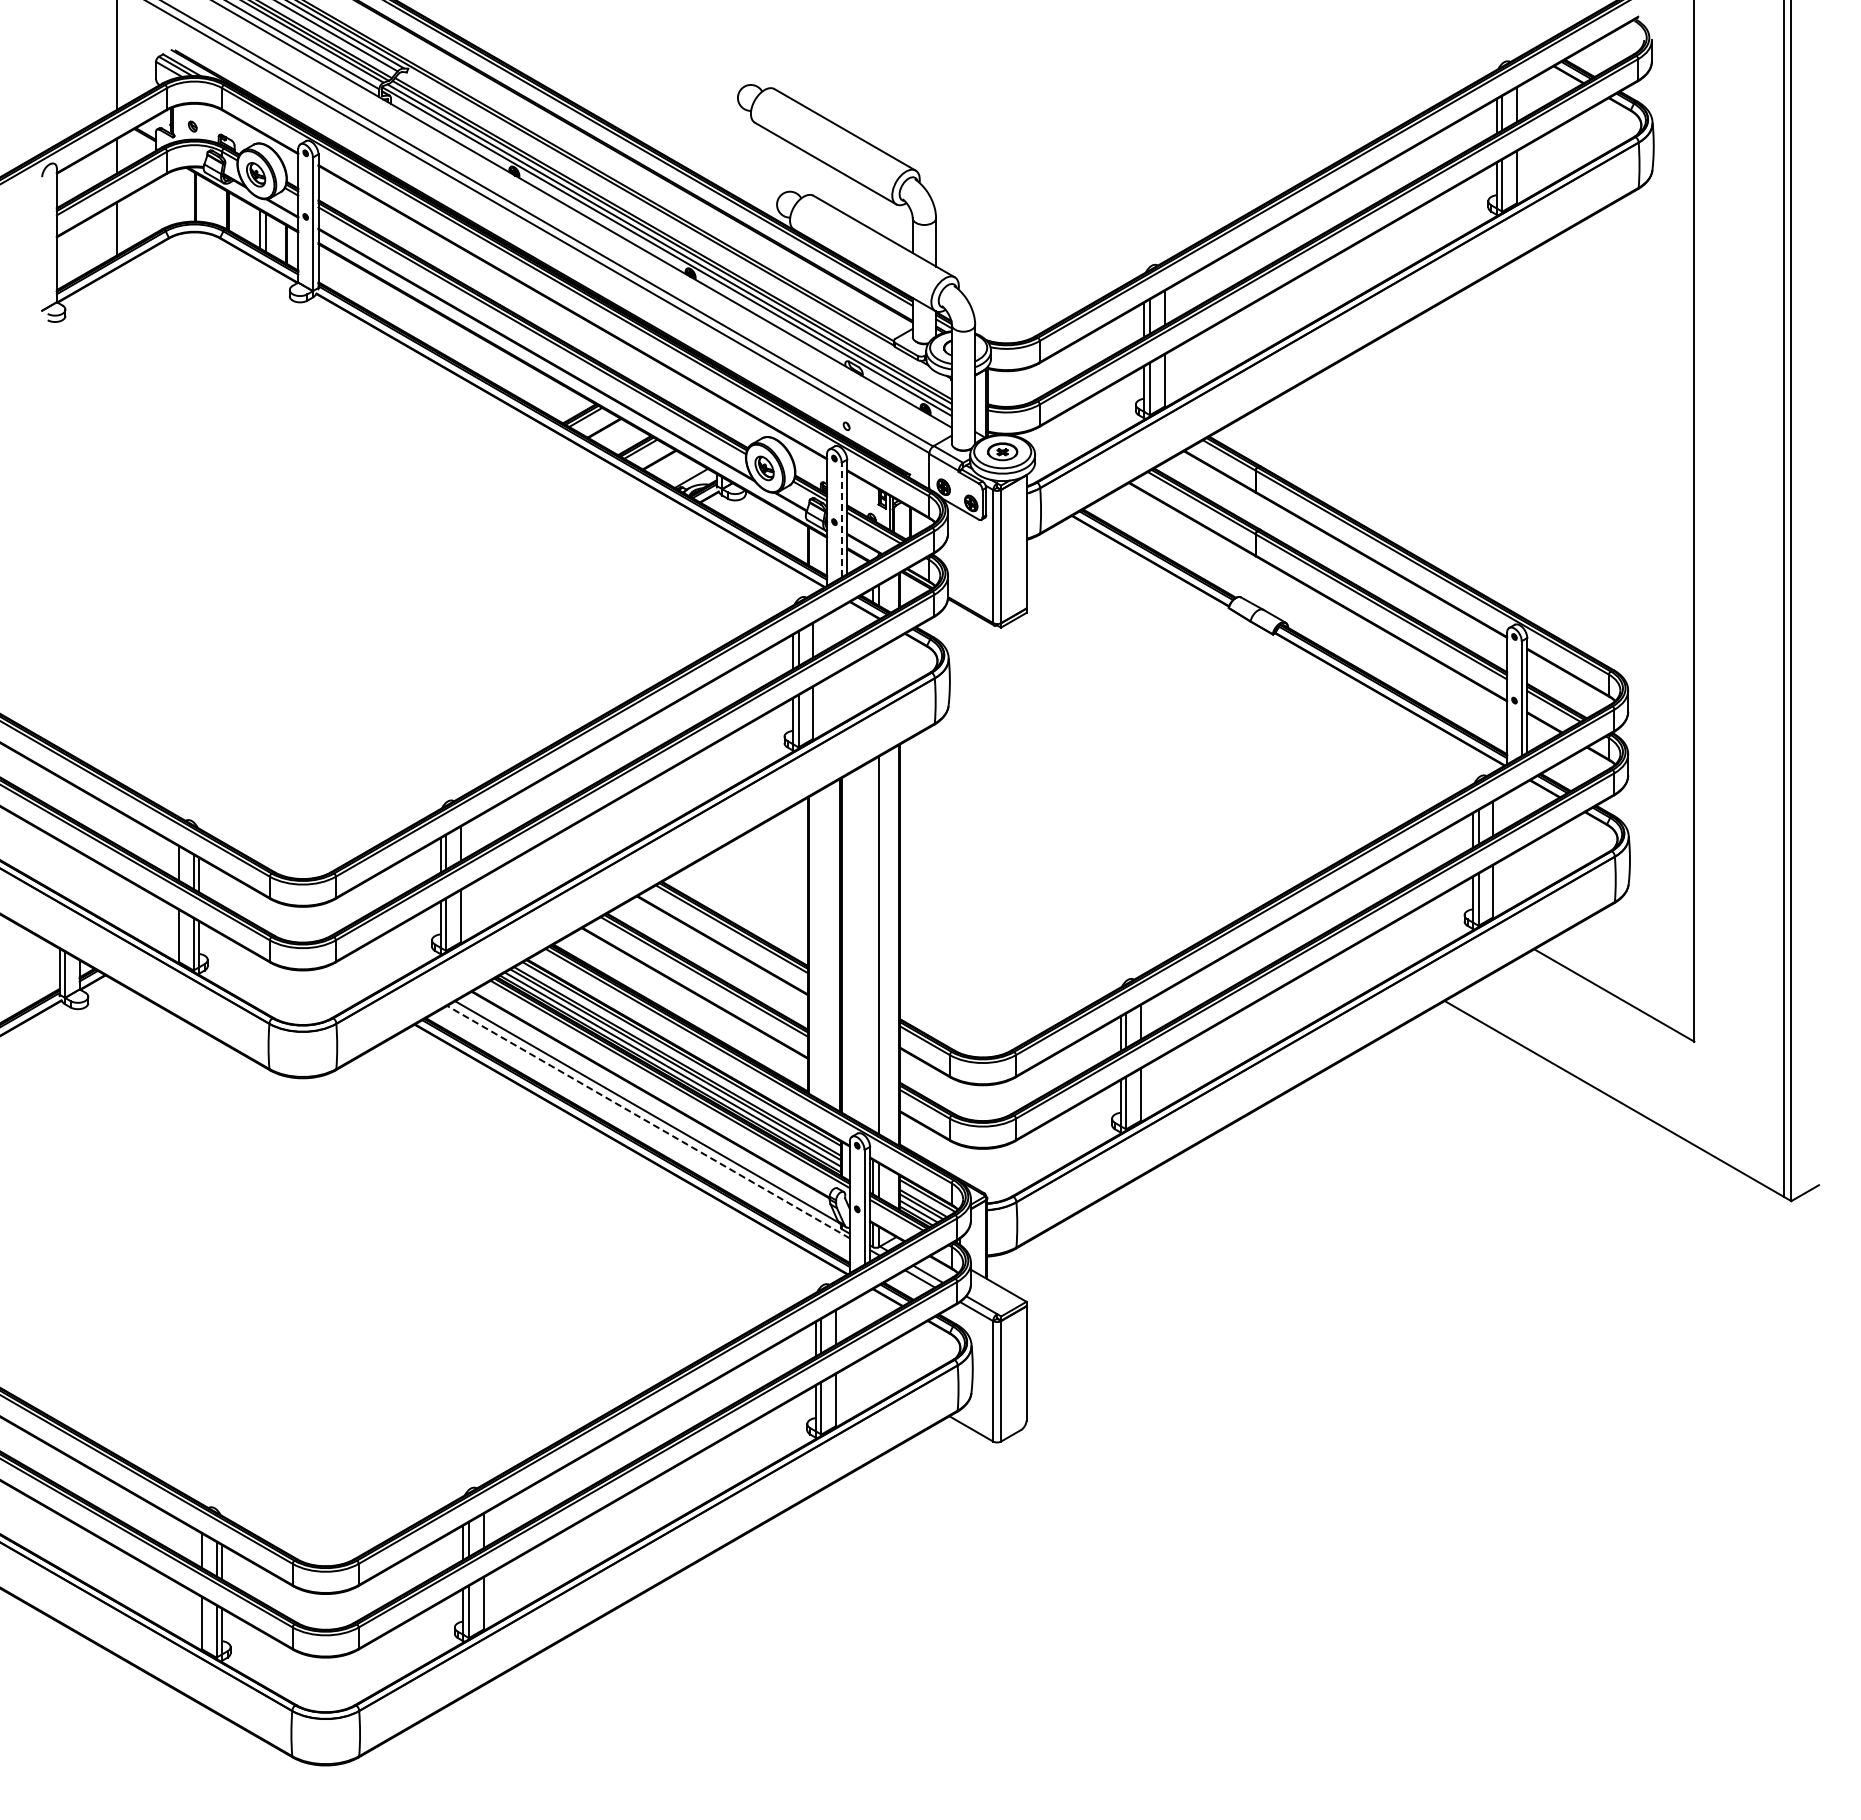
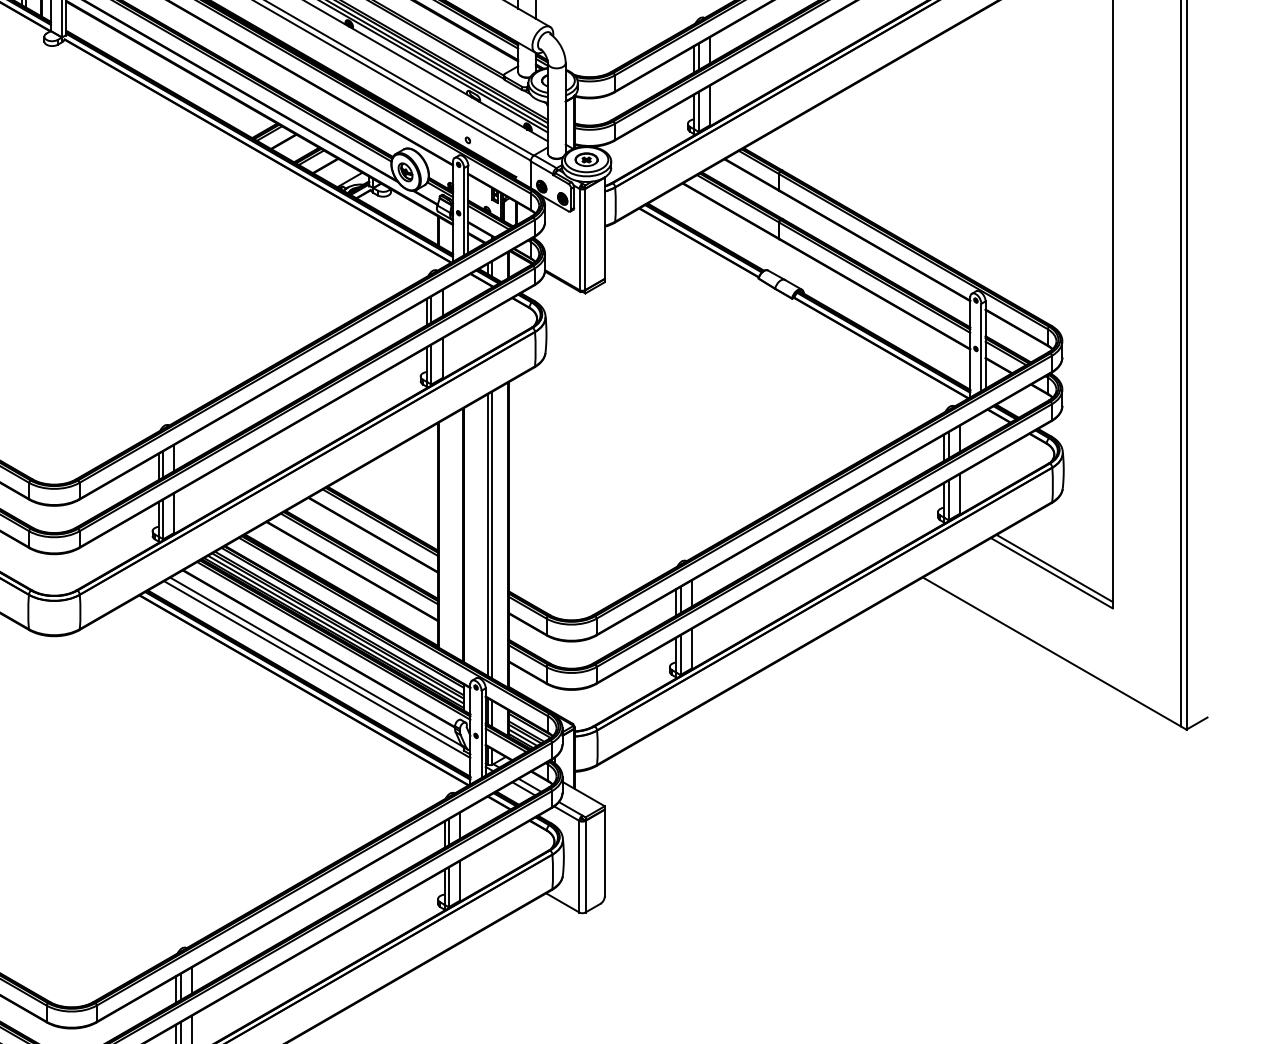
line: (841, 519) -> (464, 211), dashed -> solid
line: (873, 945) -> (488, 535), added
line: (1617, 989) -> (1054, 568), added
line: (648, 1121) -> (317, 669), dashed -> solid

